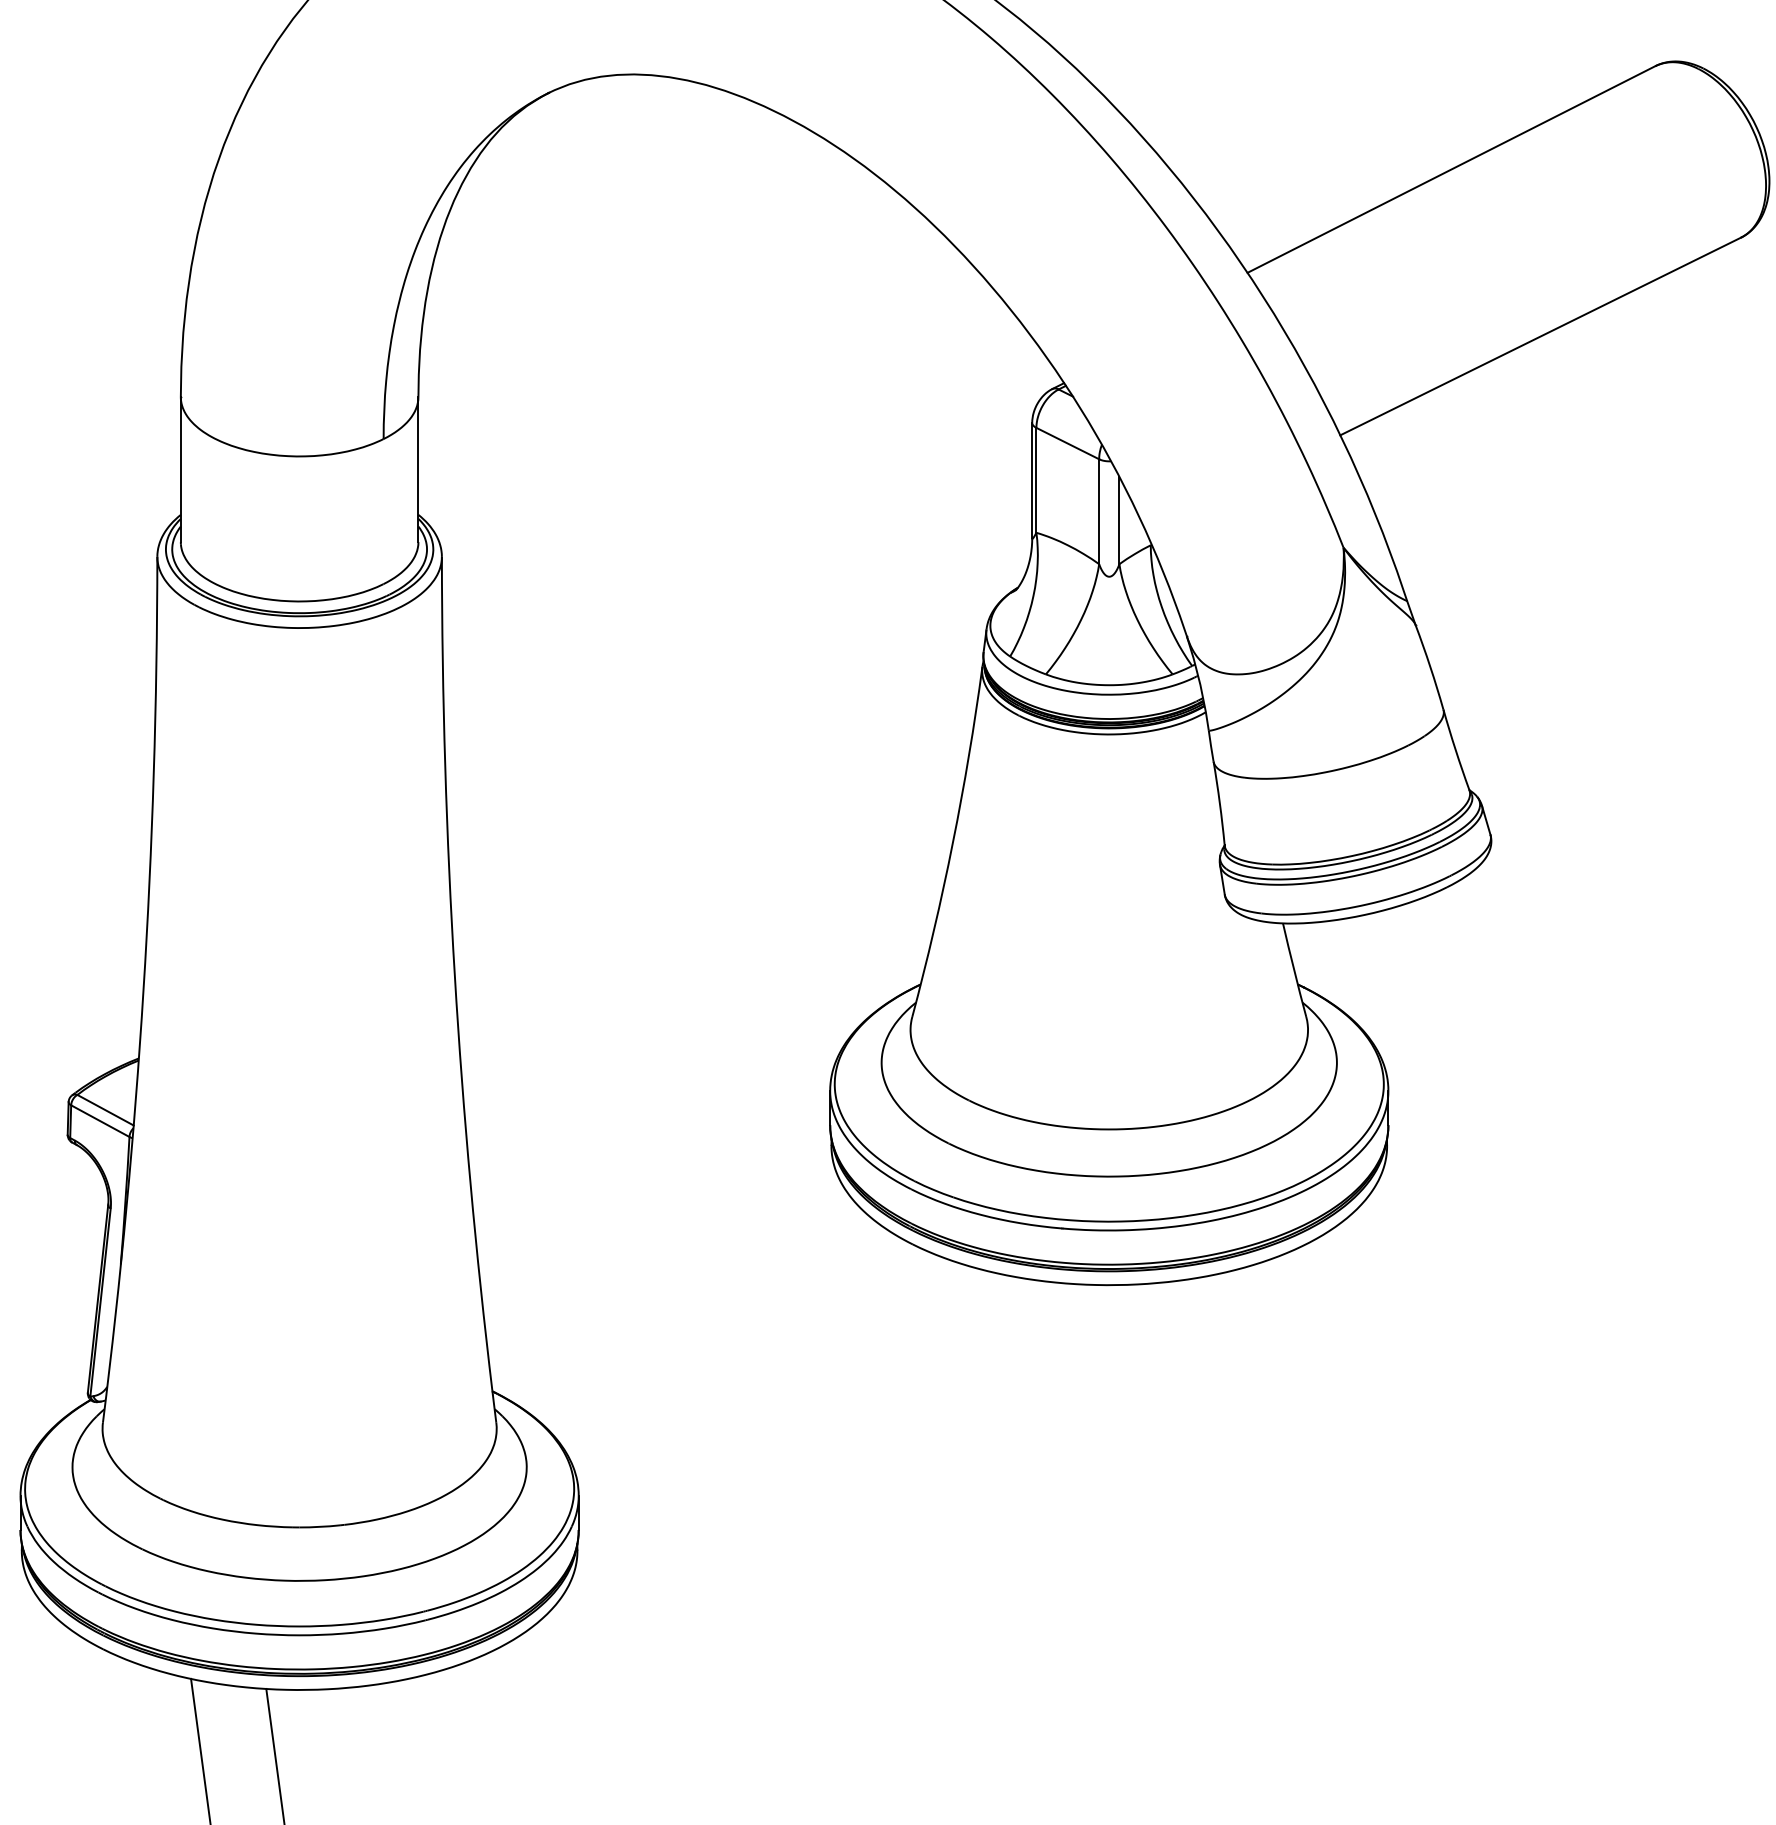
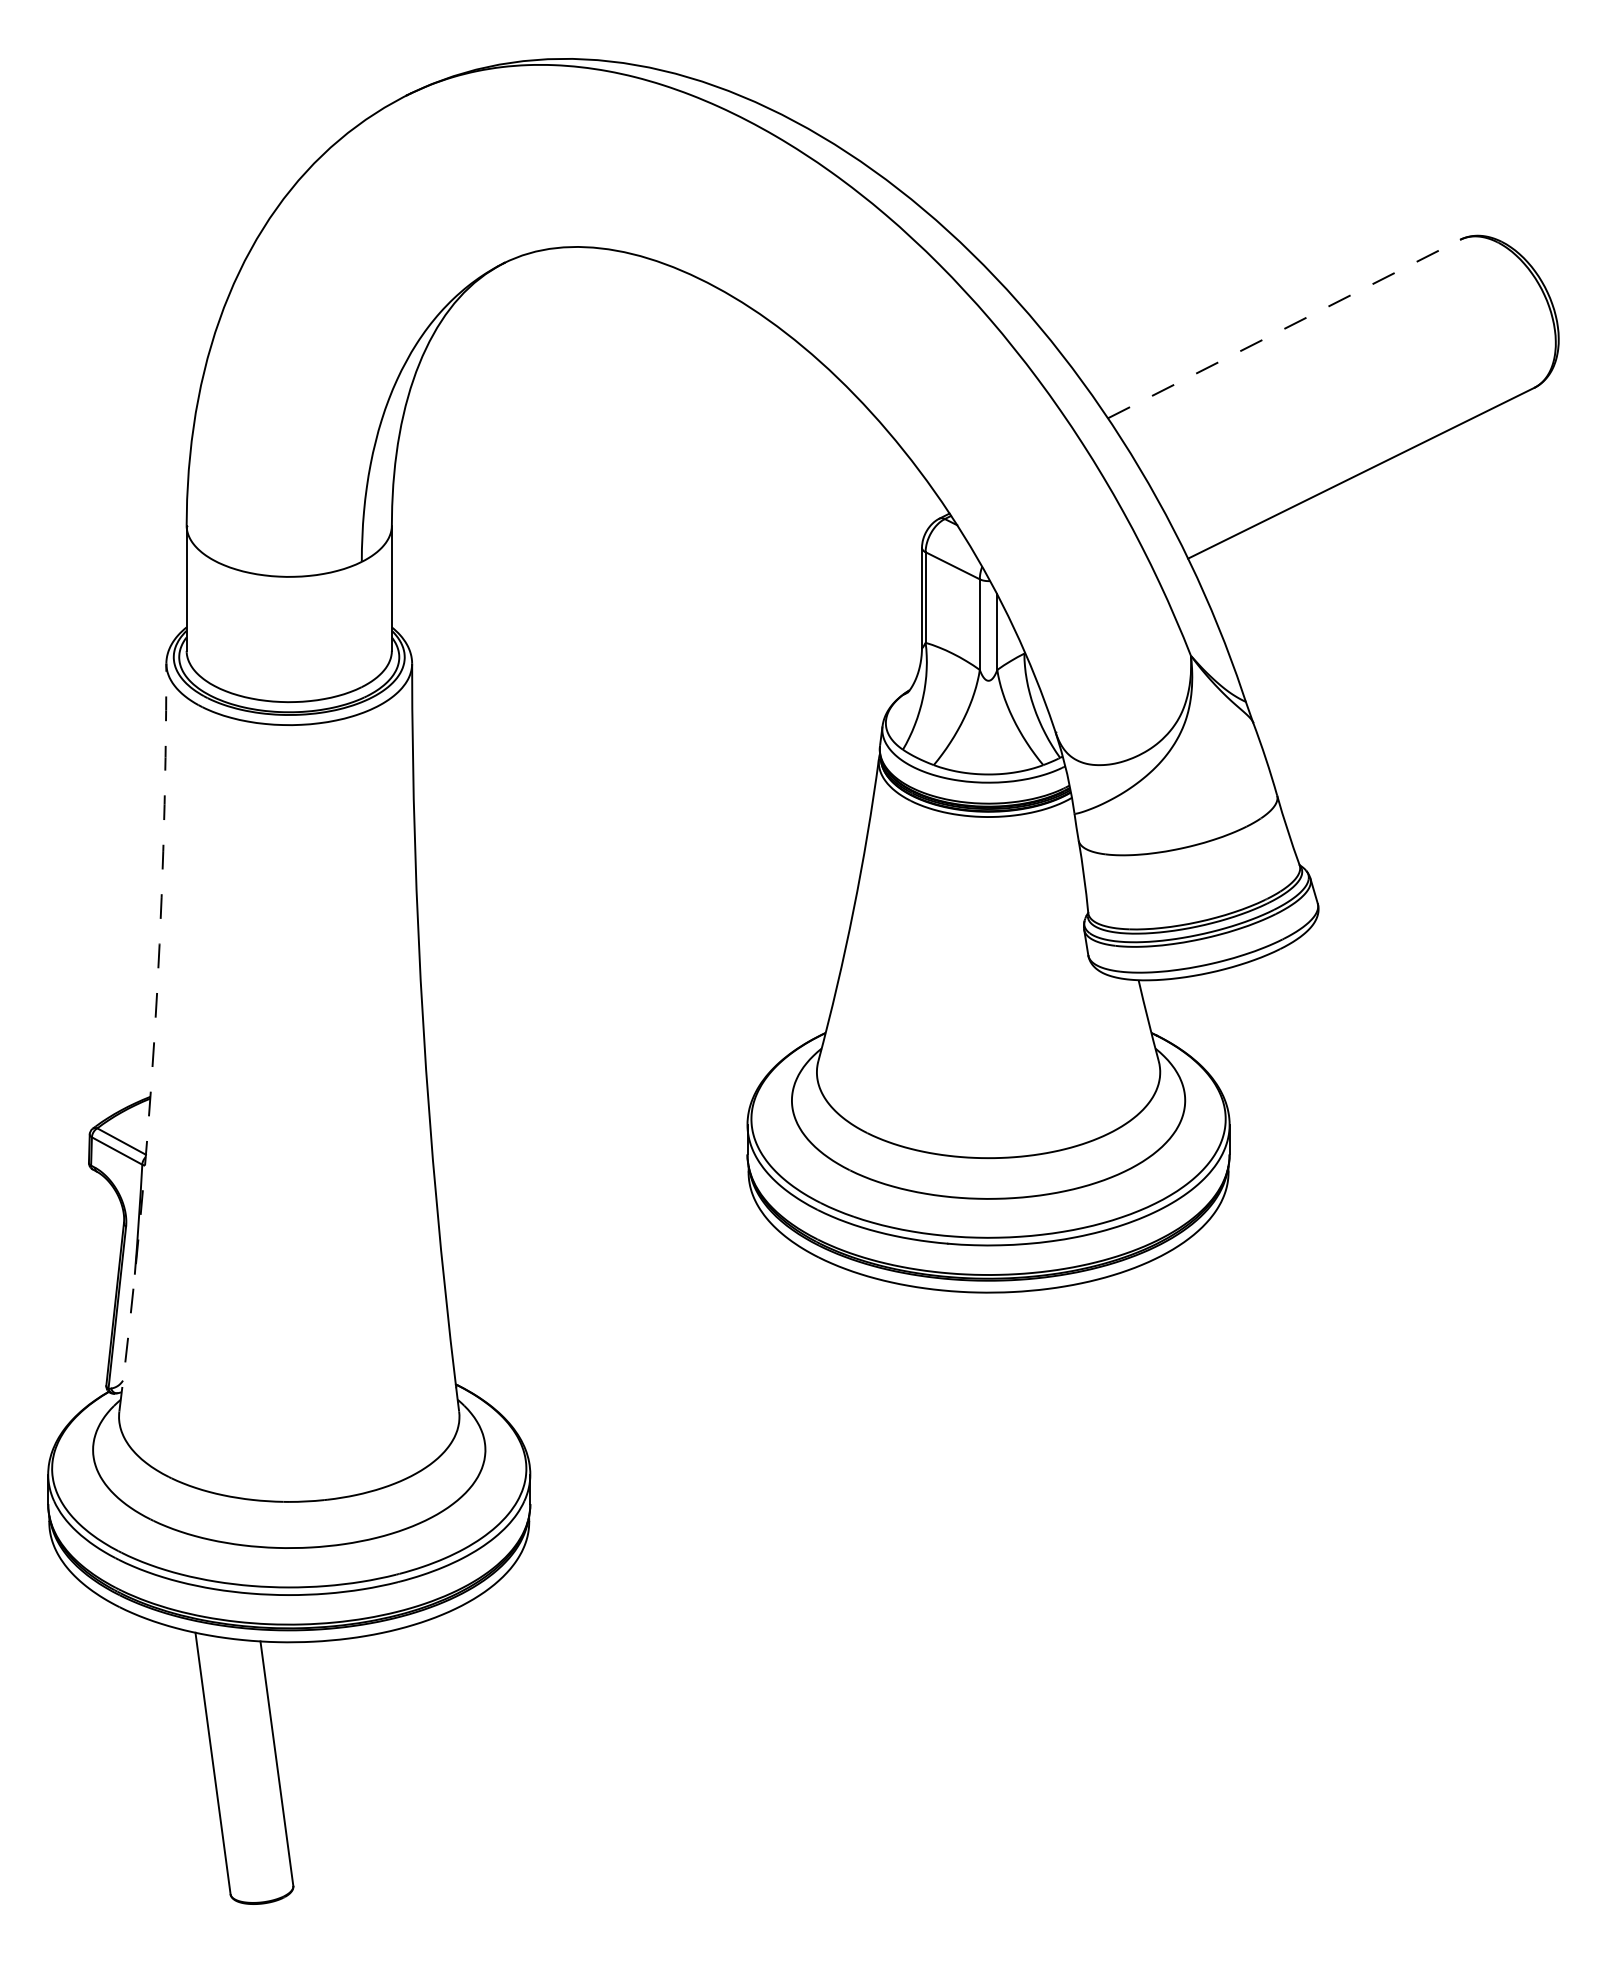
line: (1451, 168) -> (1284, 328), solid -> dashed
arc: (143, 990) -> (154, 1038), solid -> dashed

